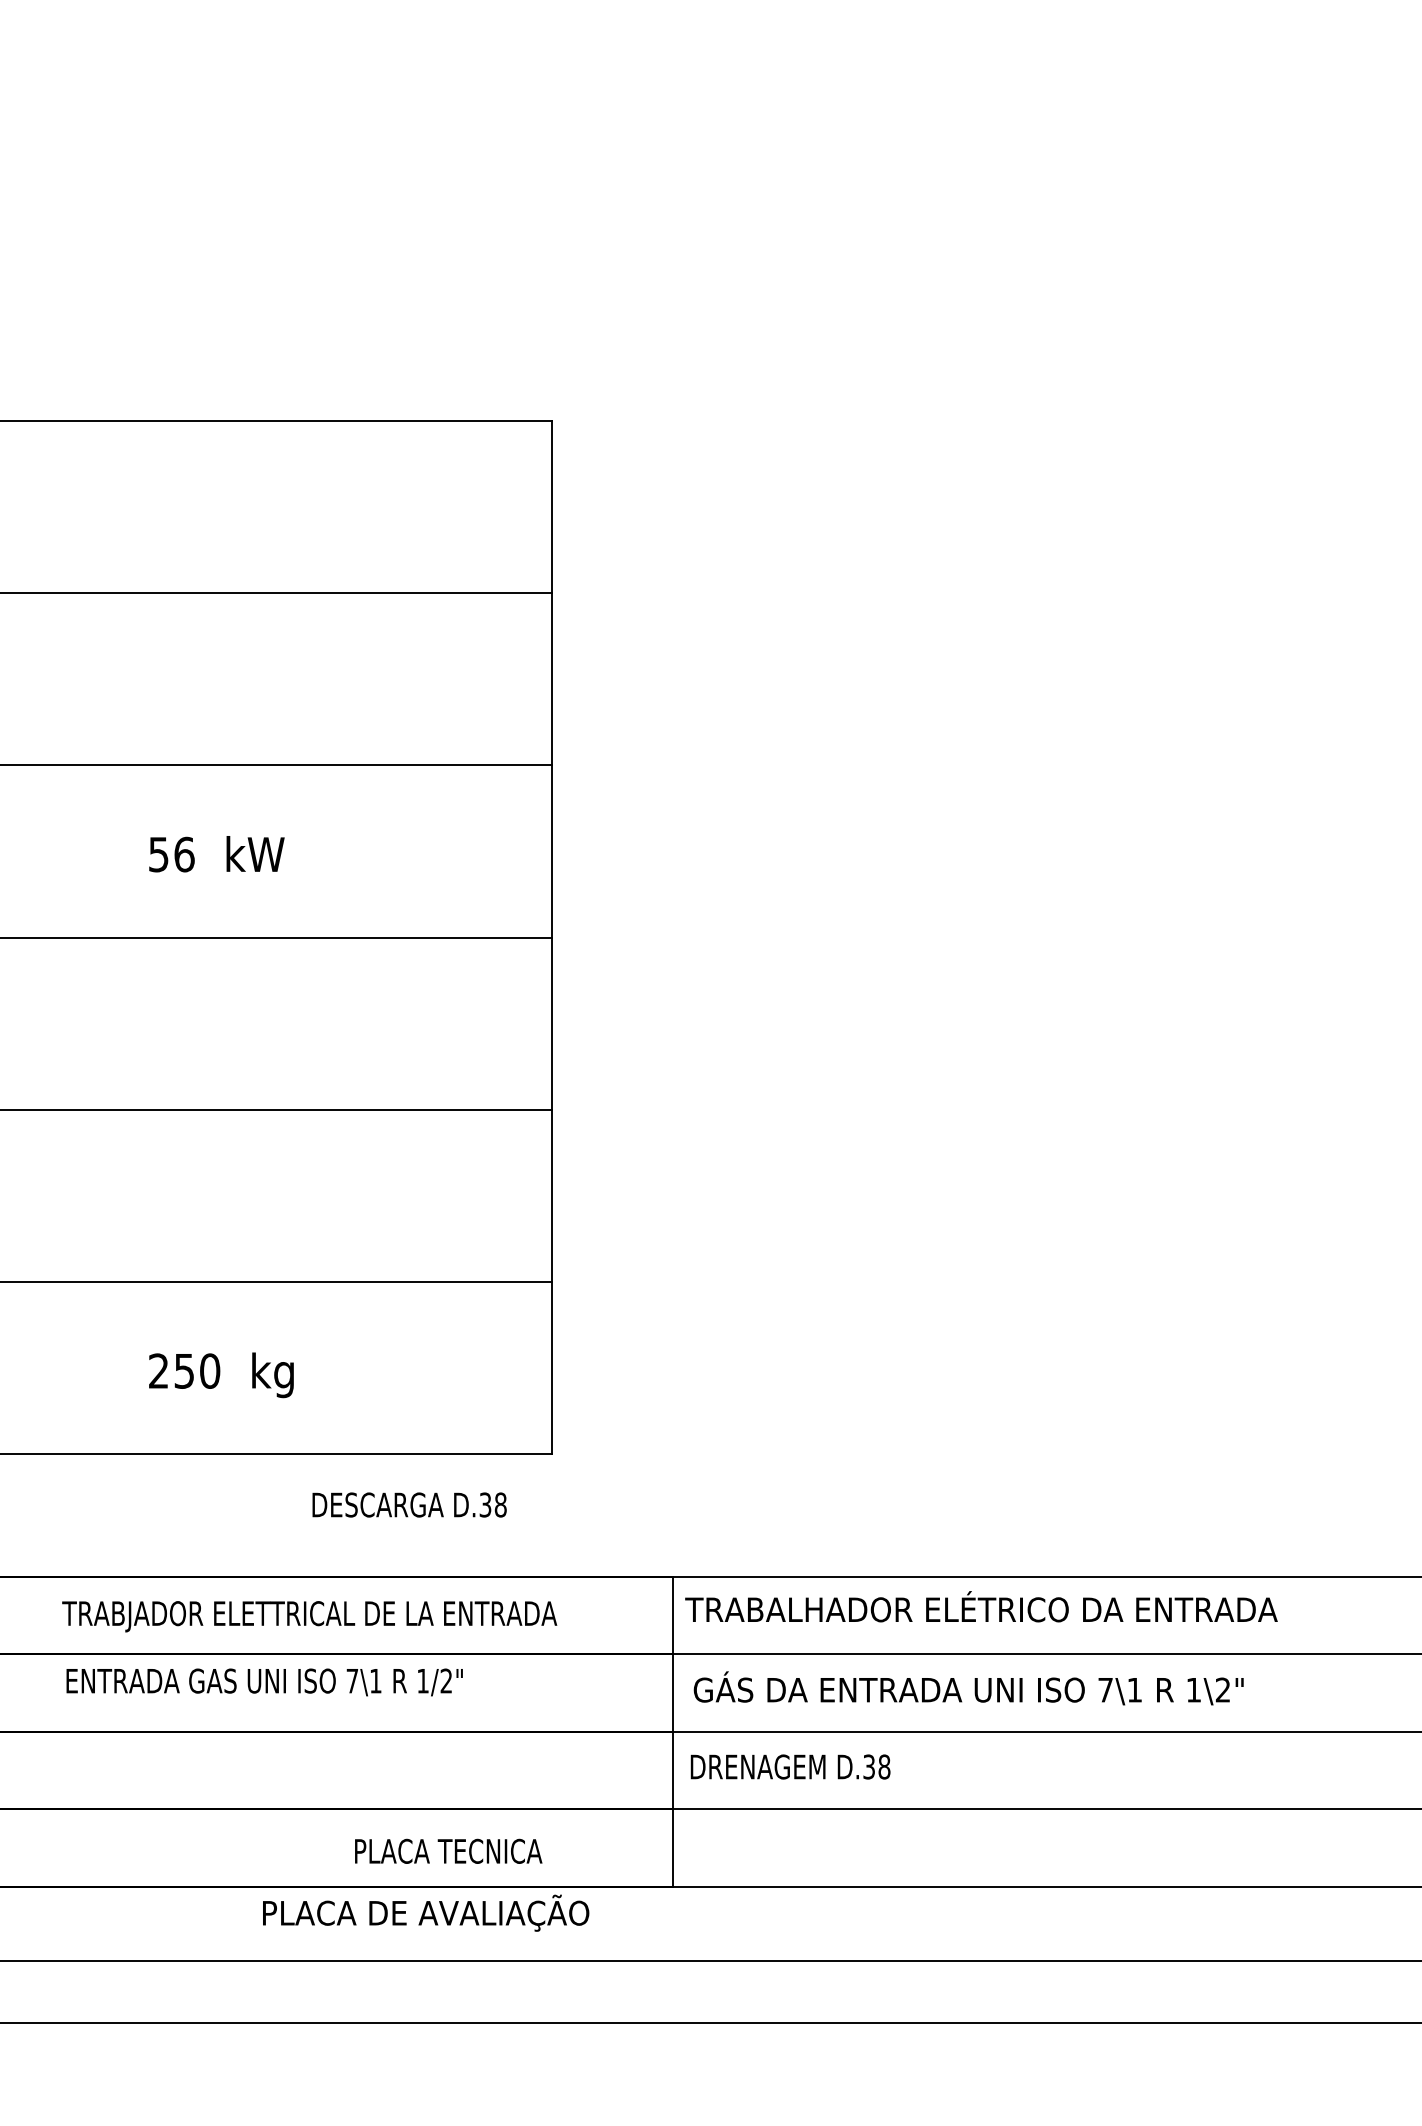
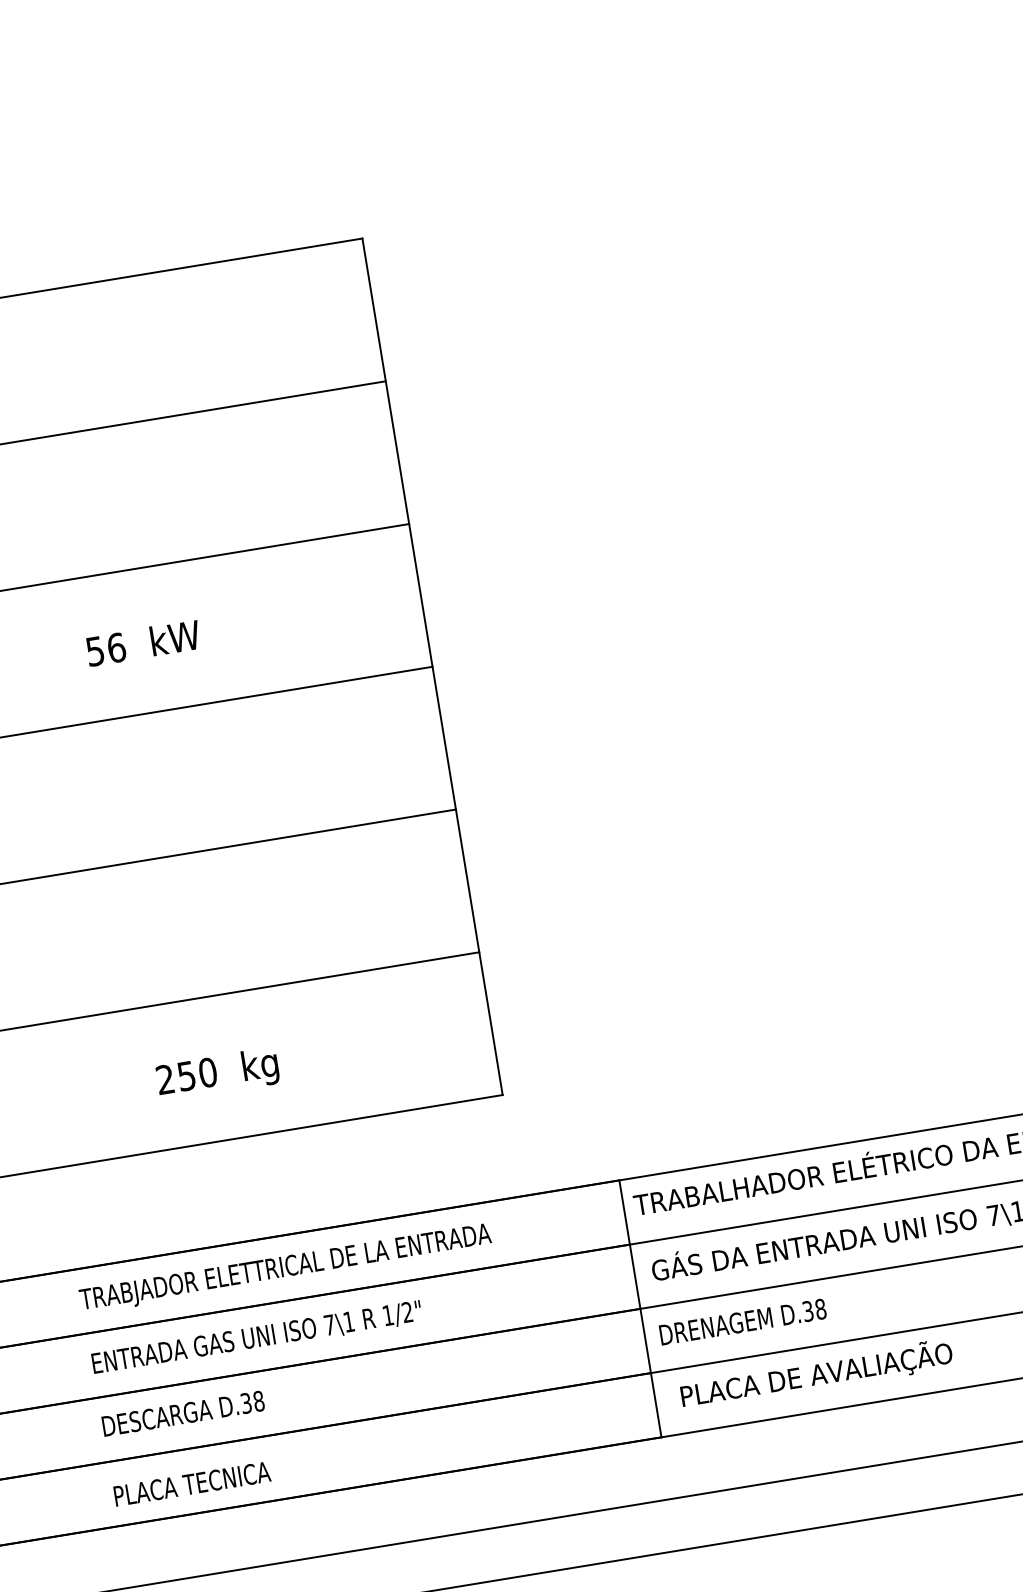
text: (409, 1504) -> (183, 1413), moved
text: (309, 1616) -> (285, 1268), moved
text: (264, 1682) -> (256, 1338), moved
text: (448, 1850) -> (192, 1483), moved
text: (426, 1912) -> (816, 1374), moved

